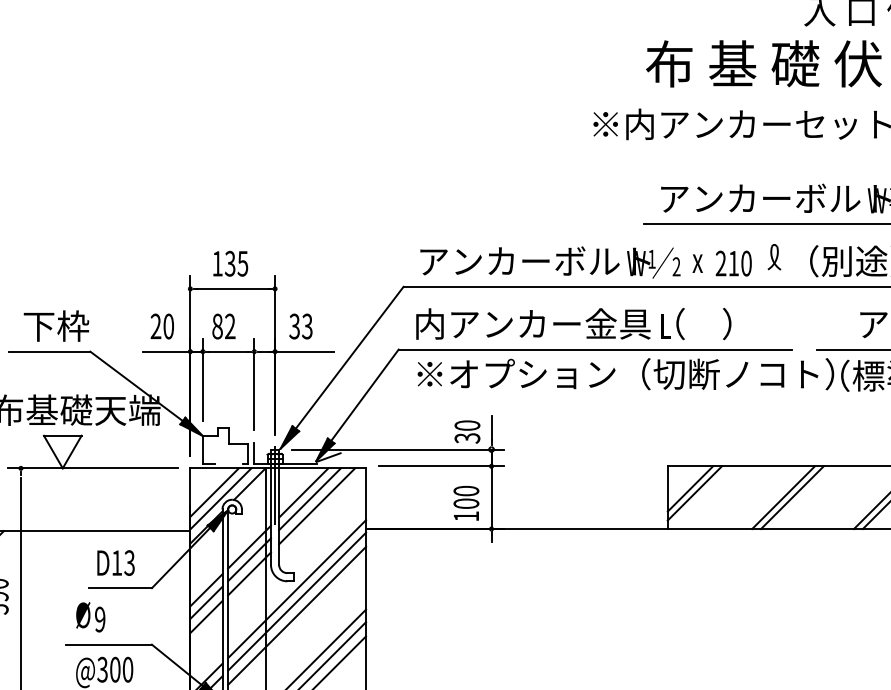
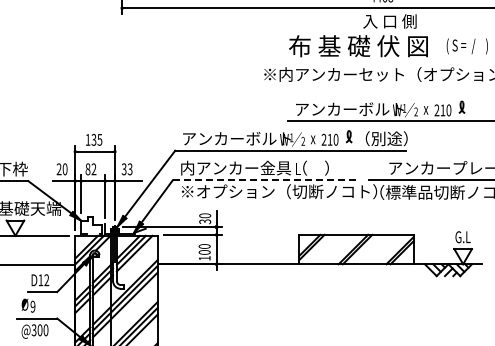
line: (596, 350) -> (265, 180), solid -> dashed
text: (129, 563) -> (46, 280), D13 -> D12

